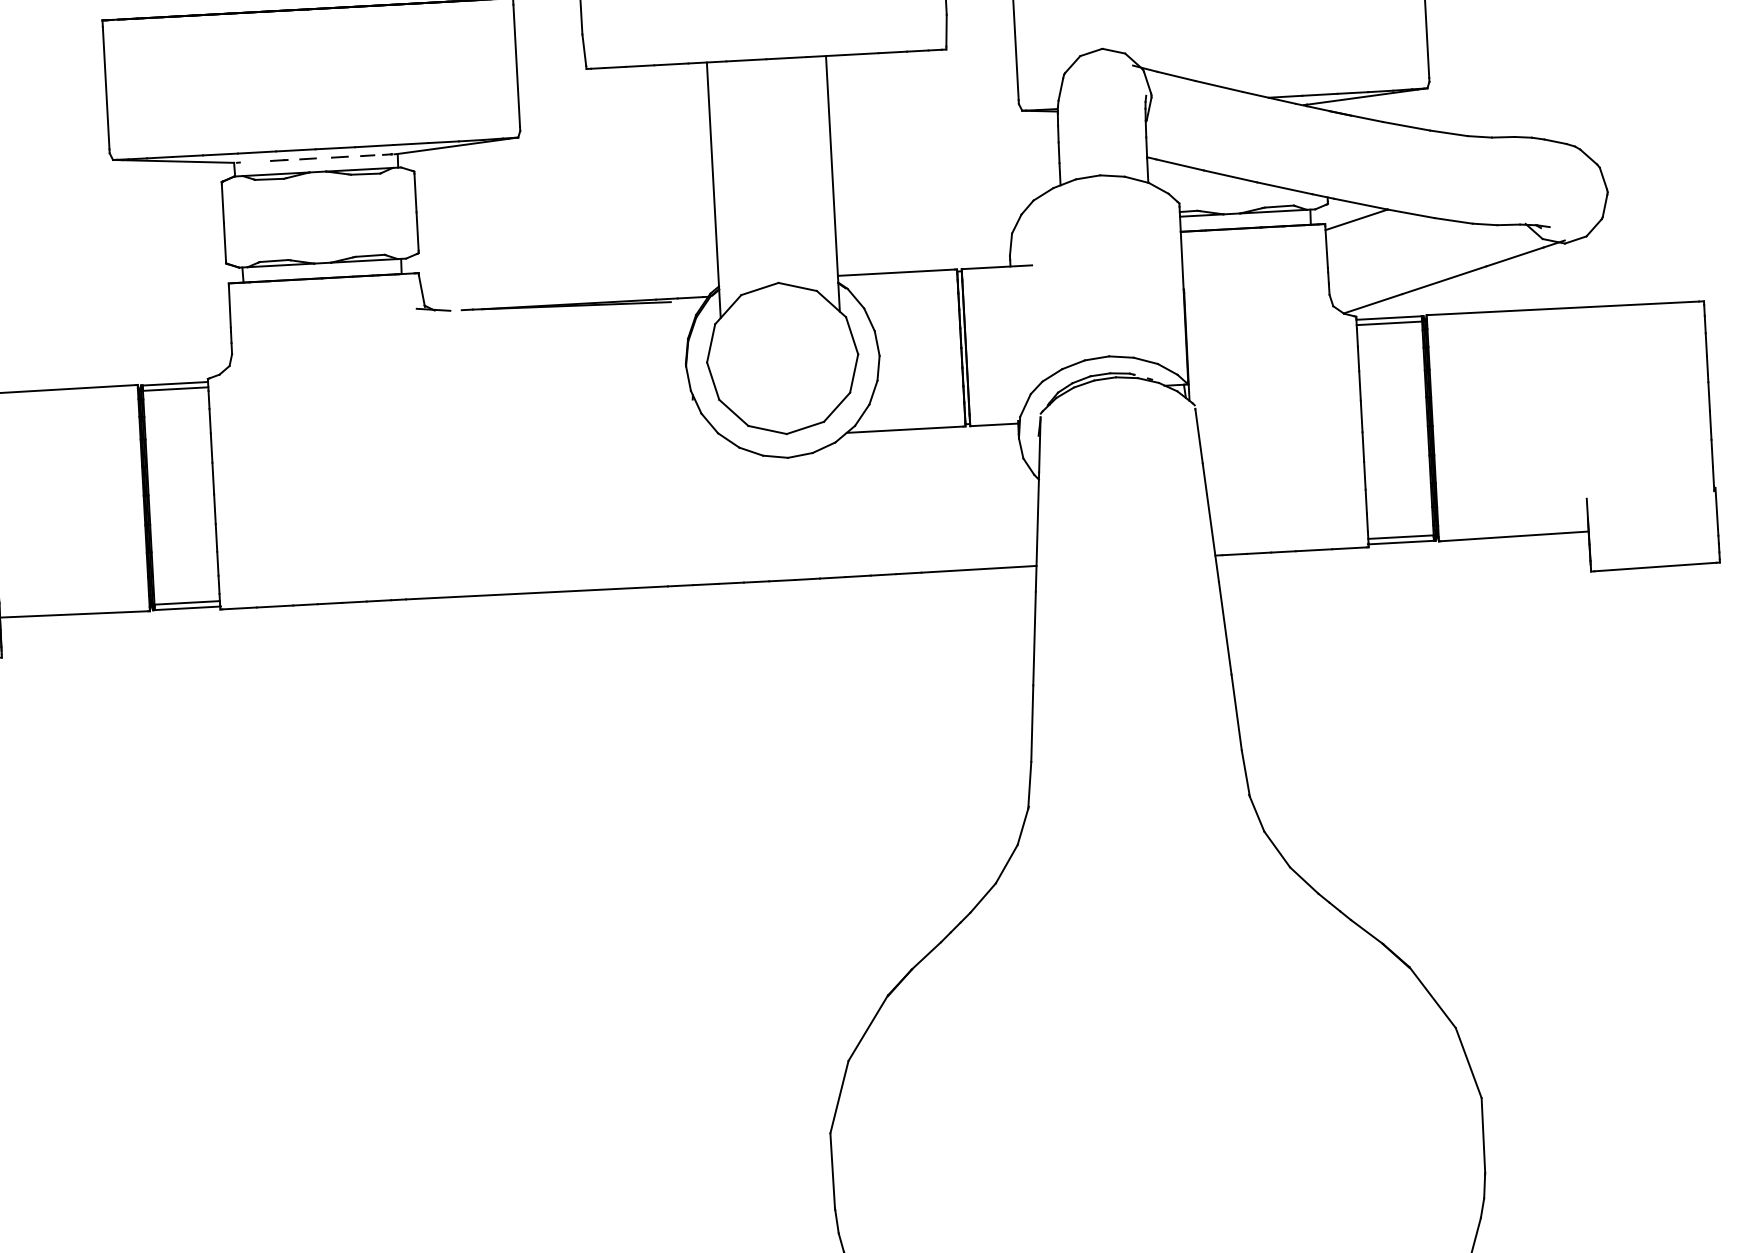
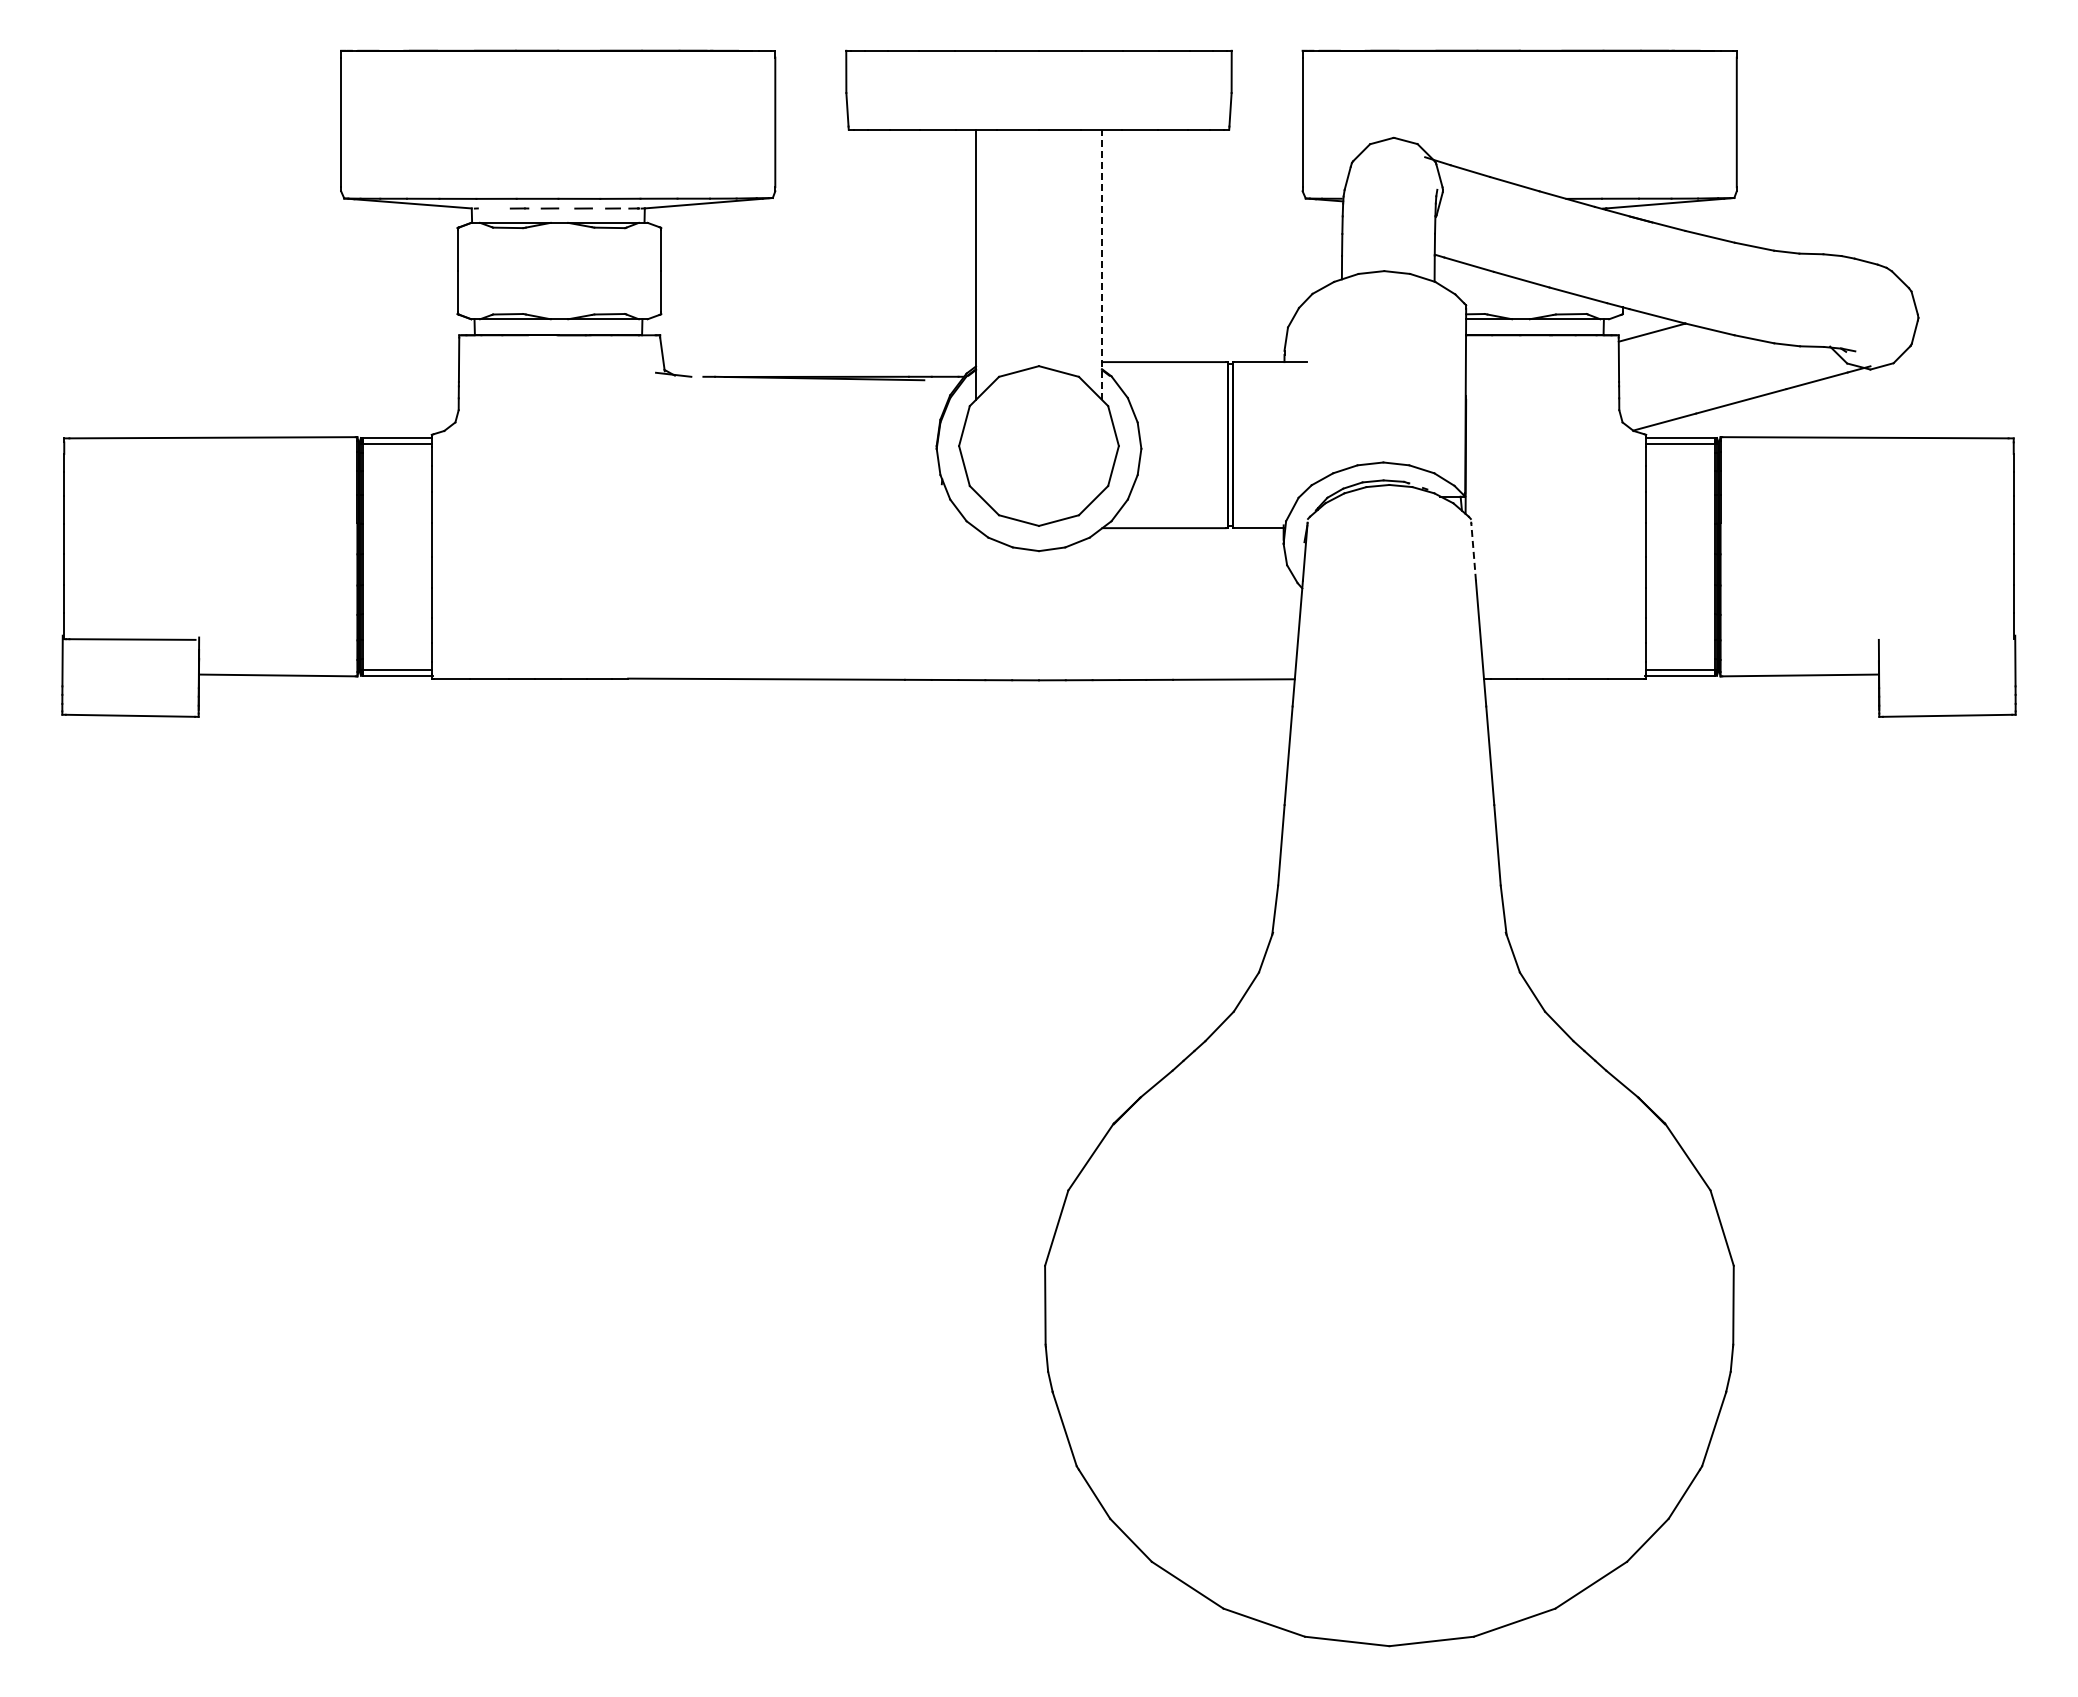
line: (832, 183) -> (1101, 264), solid -> dashed
line: (1198, 436) -> (1473, 552), solid -> dashed

